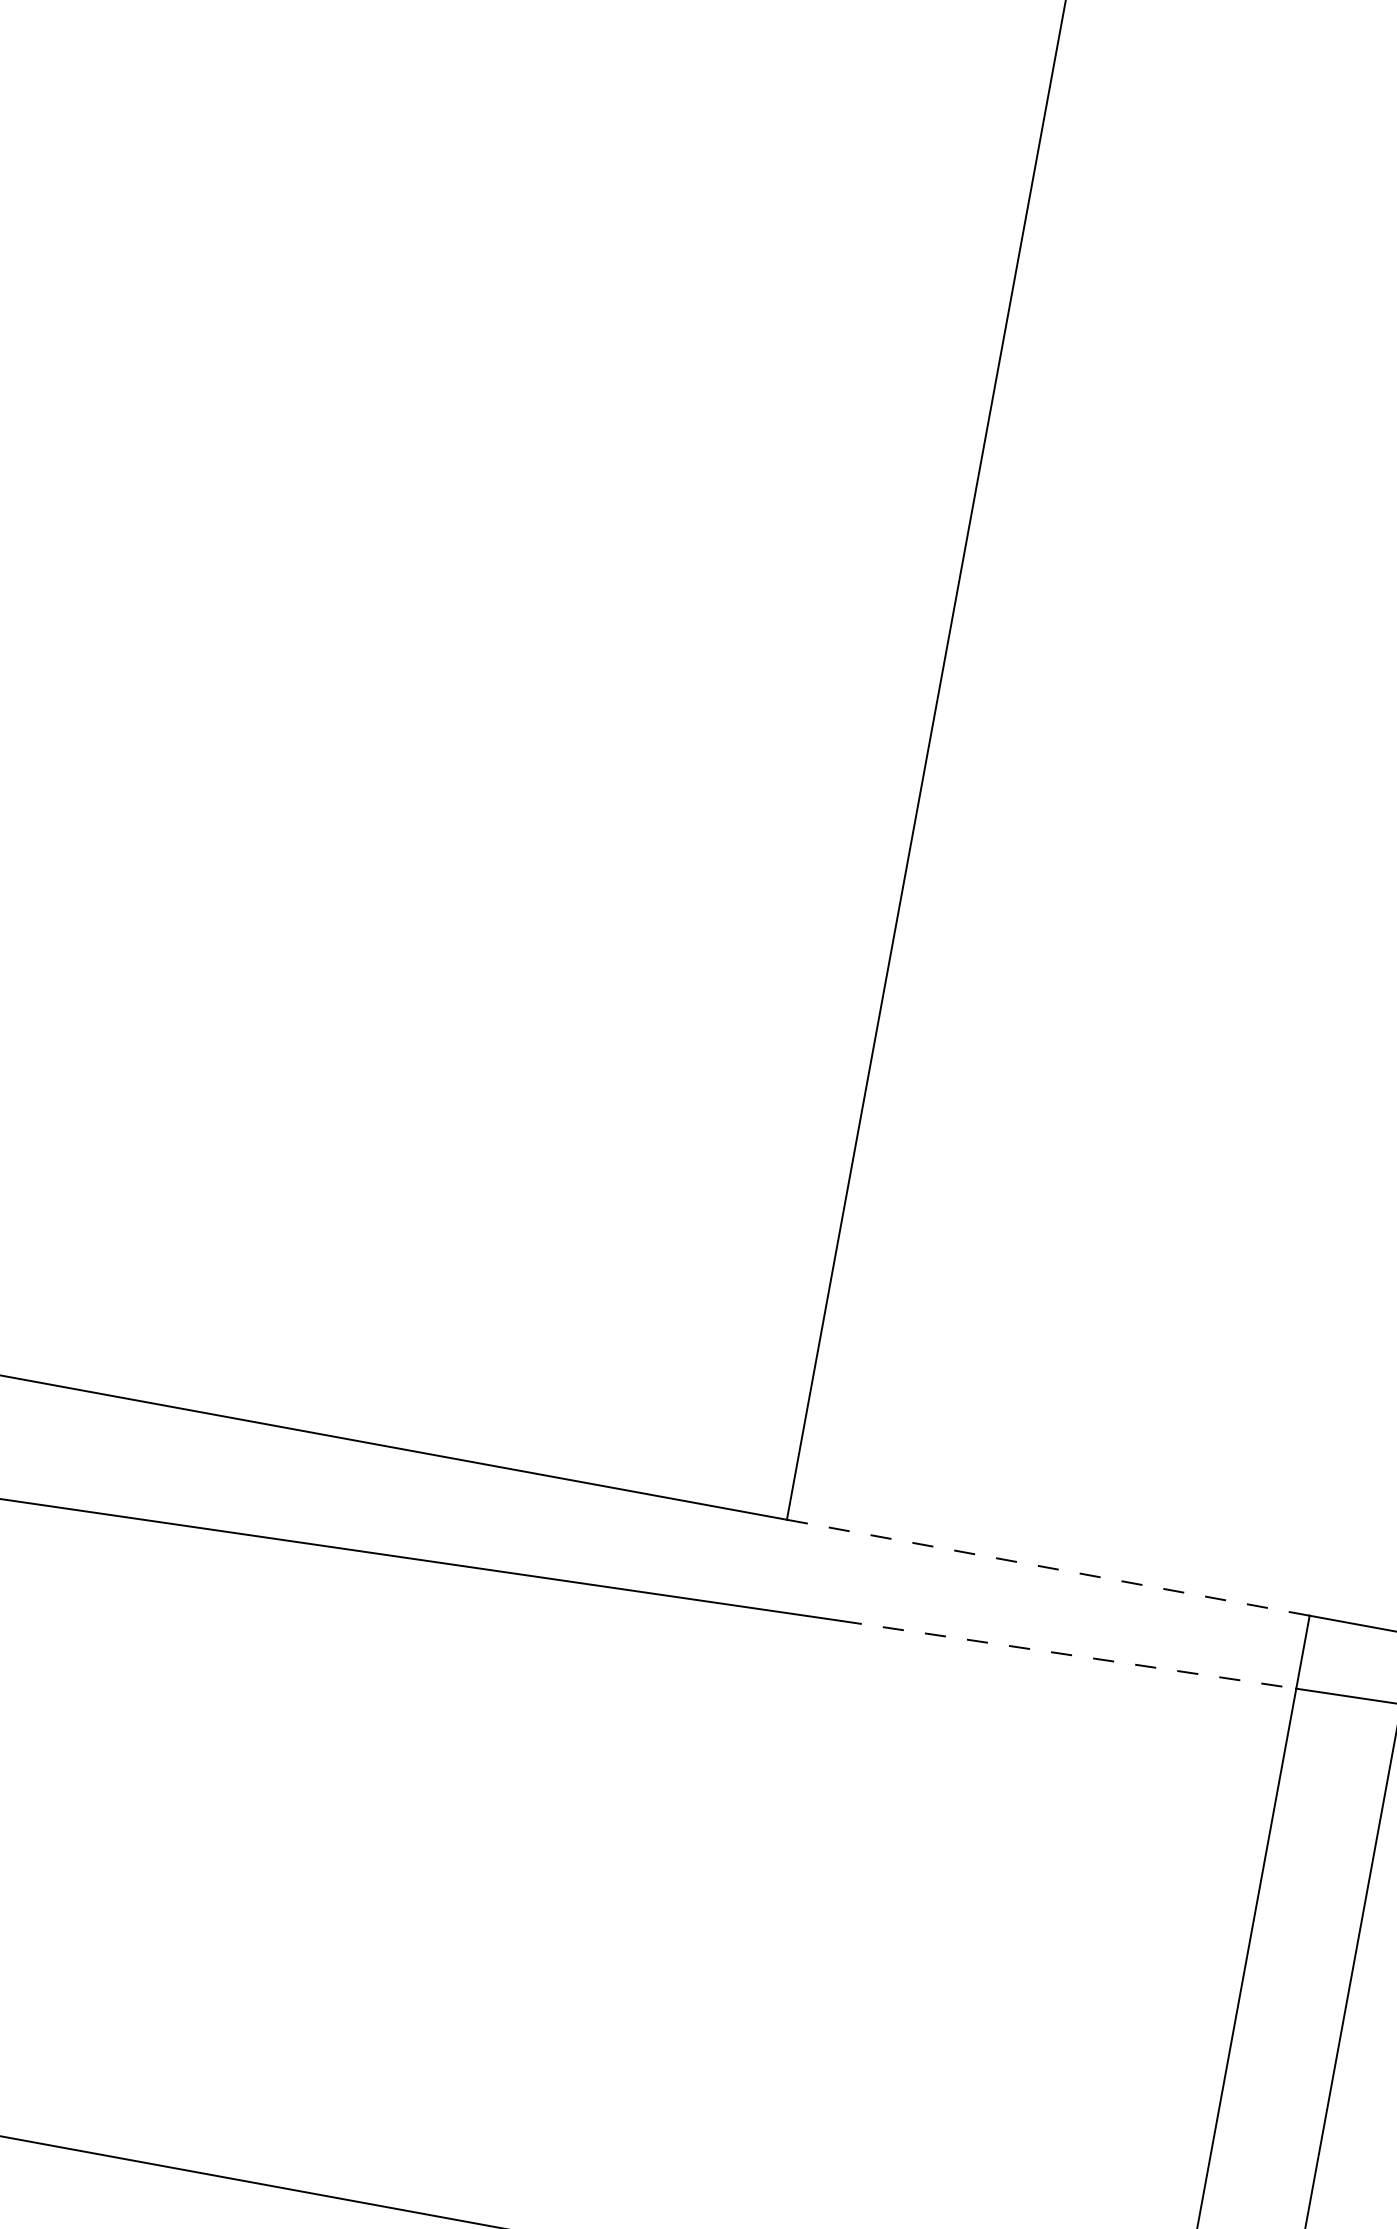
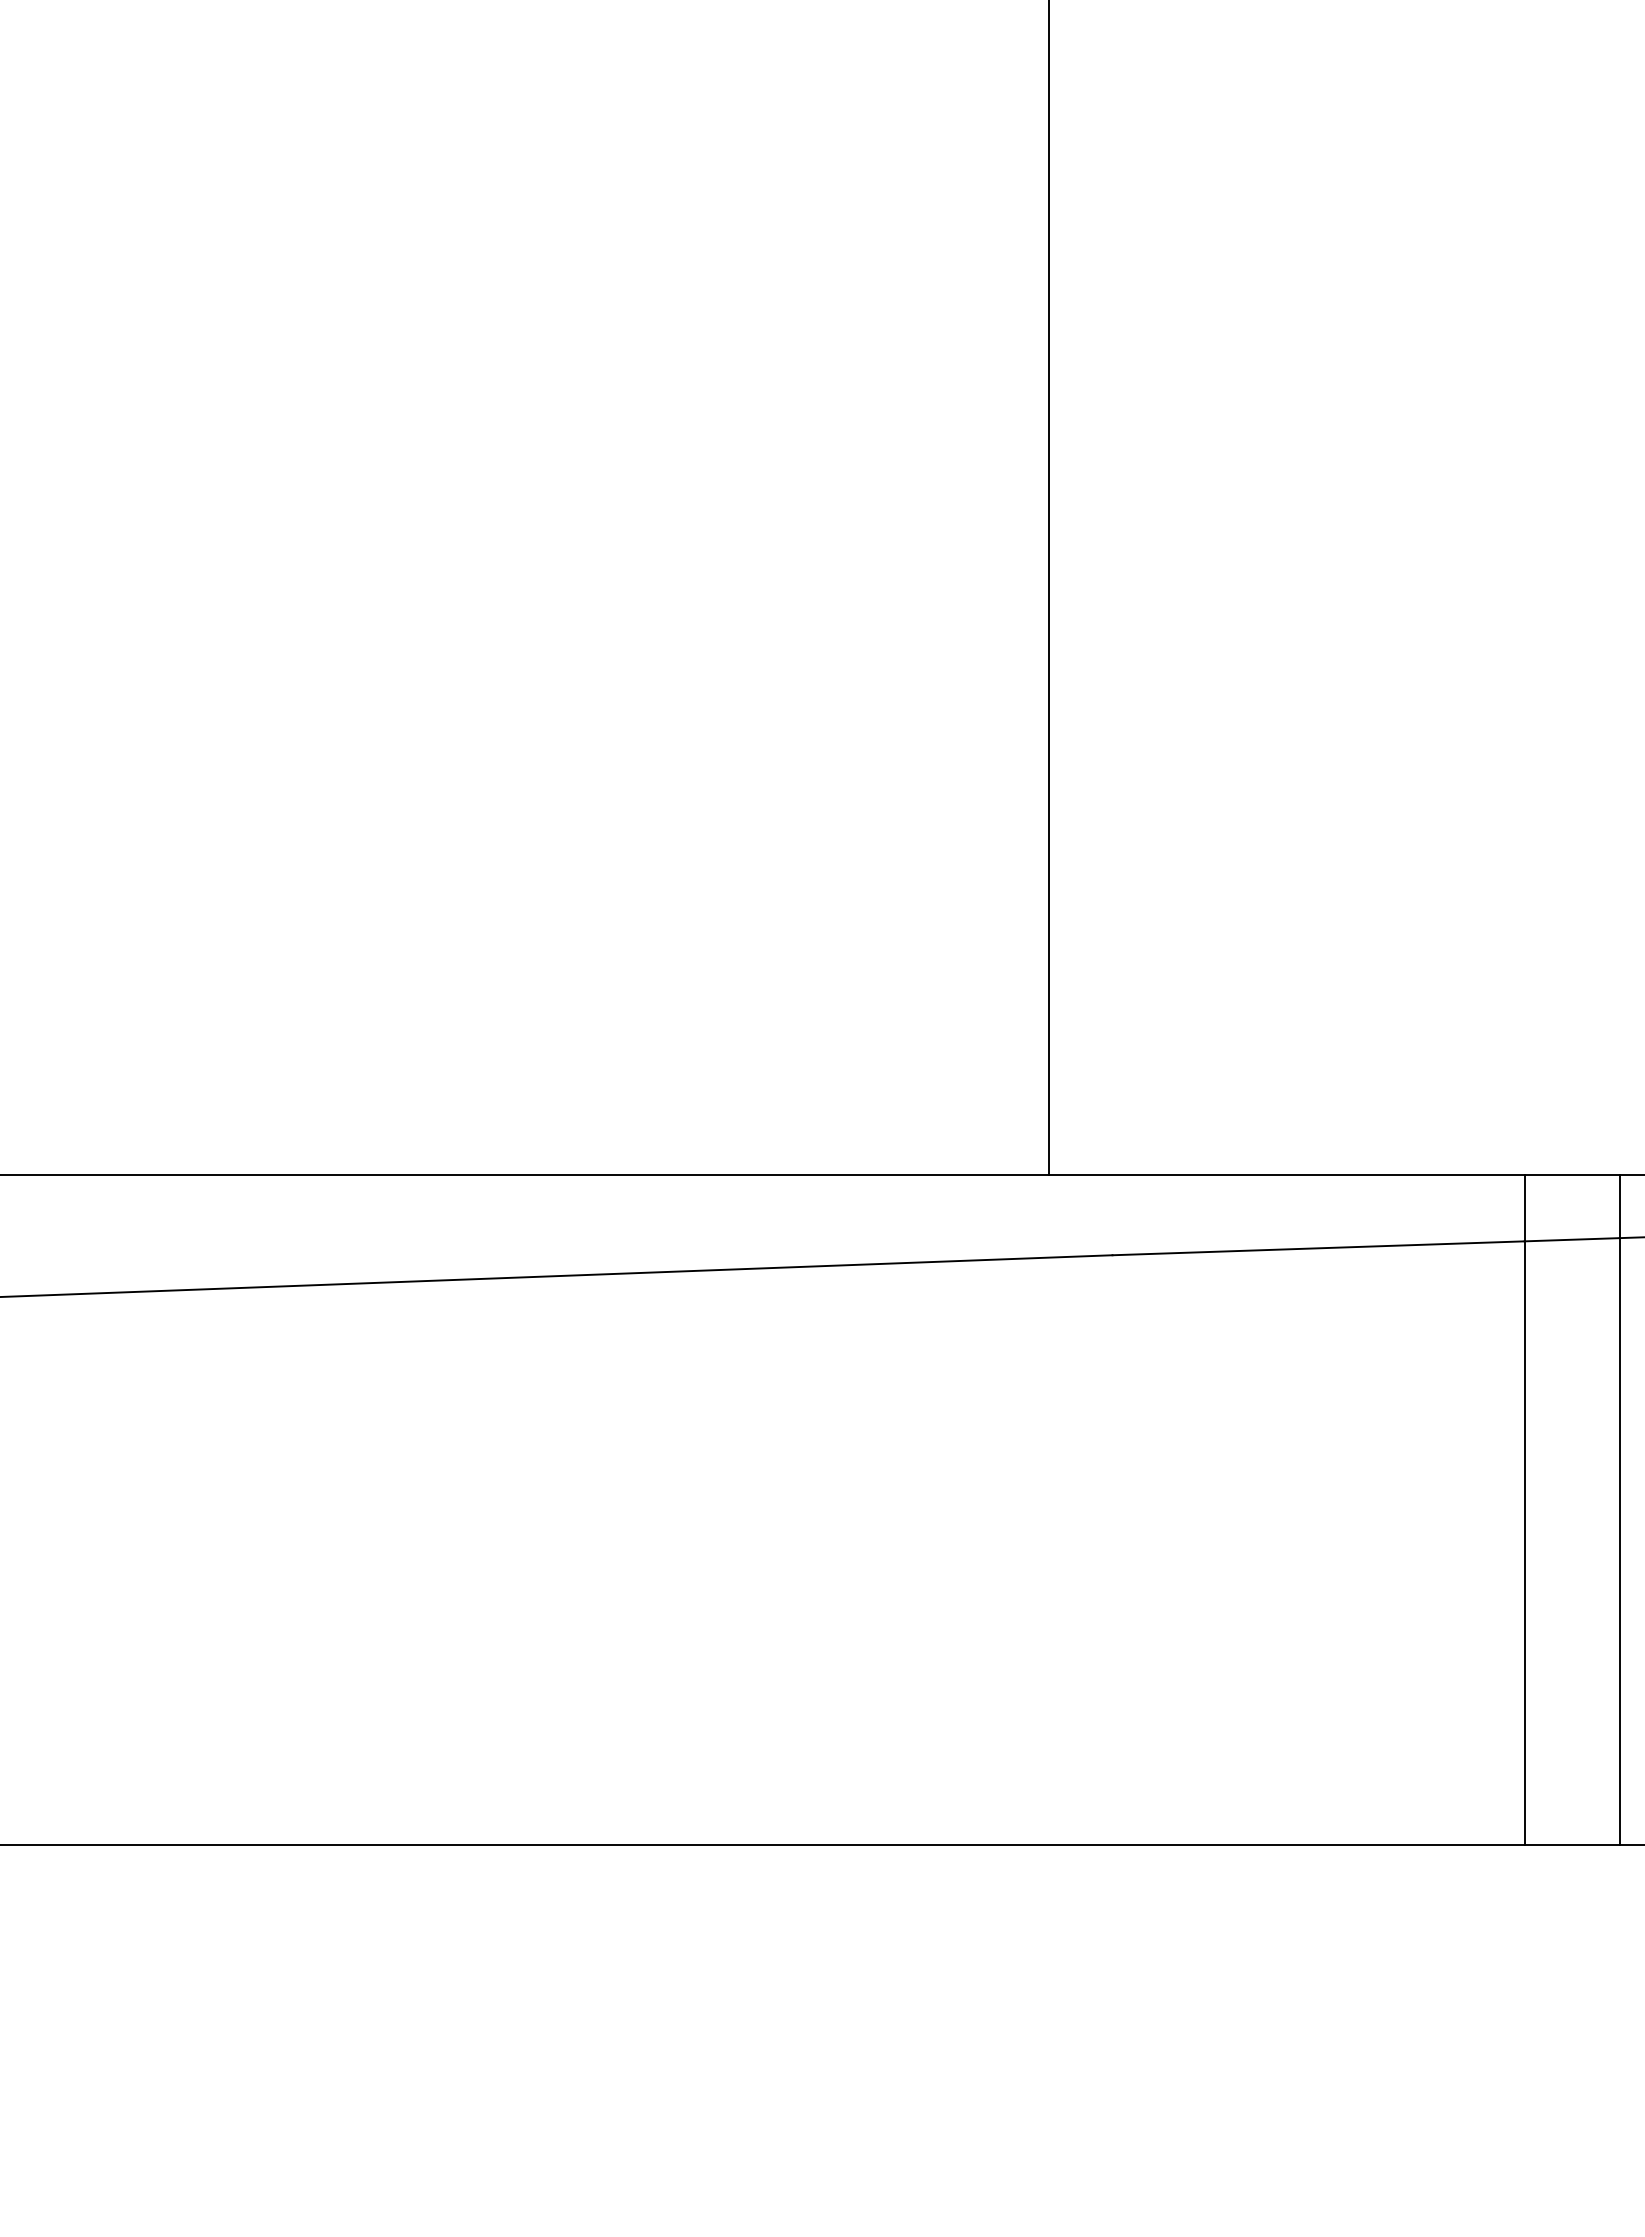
line: (1048, 1567) -> (1286, 1174), dashed -> solid
line: (1069, 1655) -> (1319, 1248), dashed -> solid

